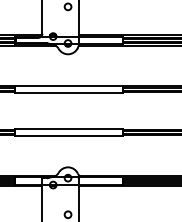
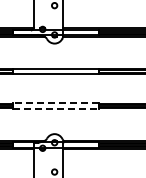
line: (69, 129) -> (55, 103), solid -> dashed
line: (70, 136) -> (56, 109), solid -> dashed

